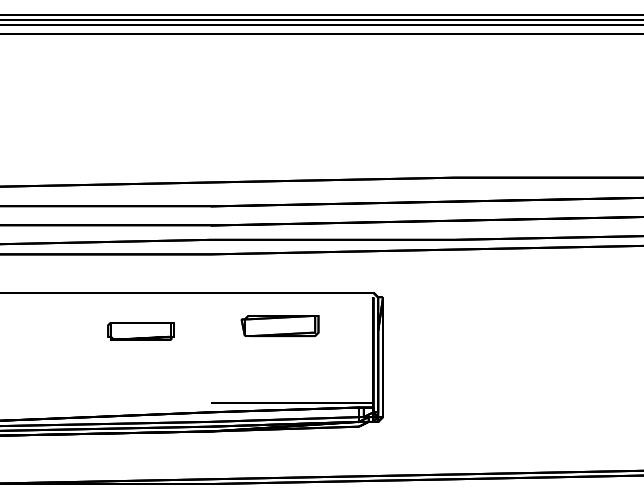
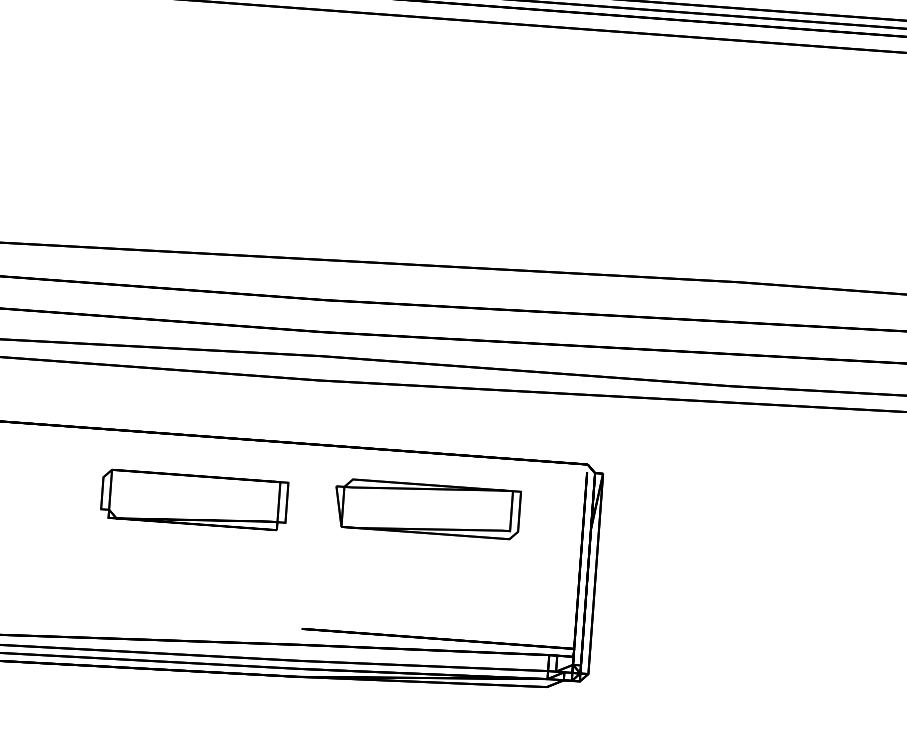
part: (279, 325) -> (426, 508), size x1.43
part: (140, 331) -> (193, 500), size x1.67

